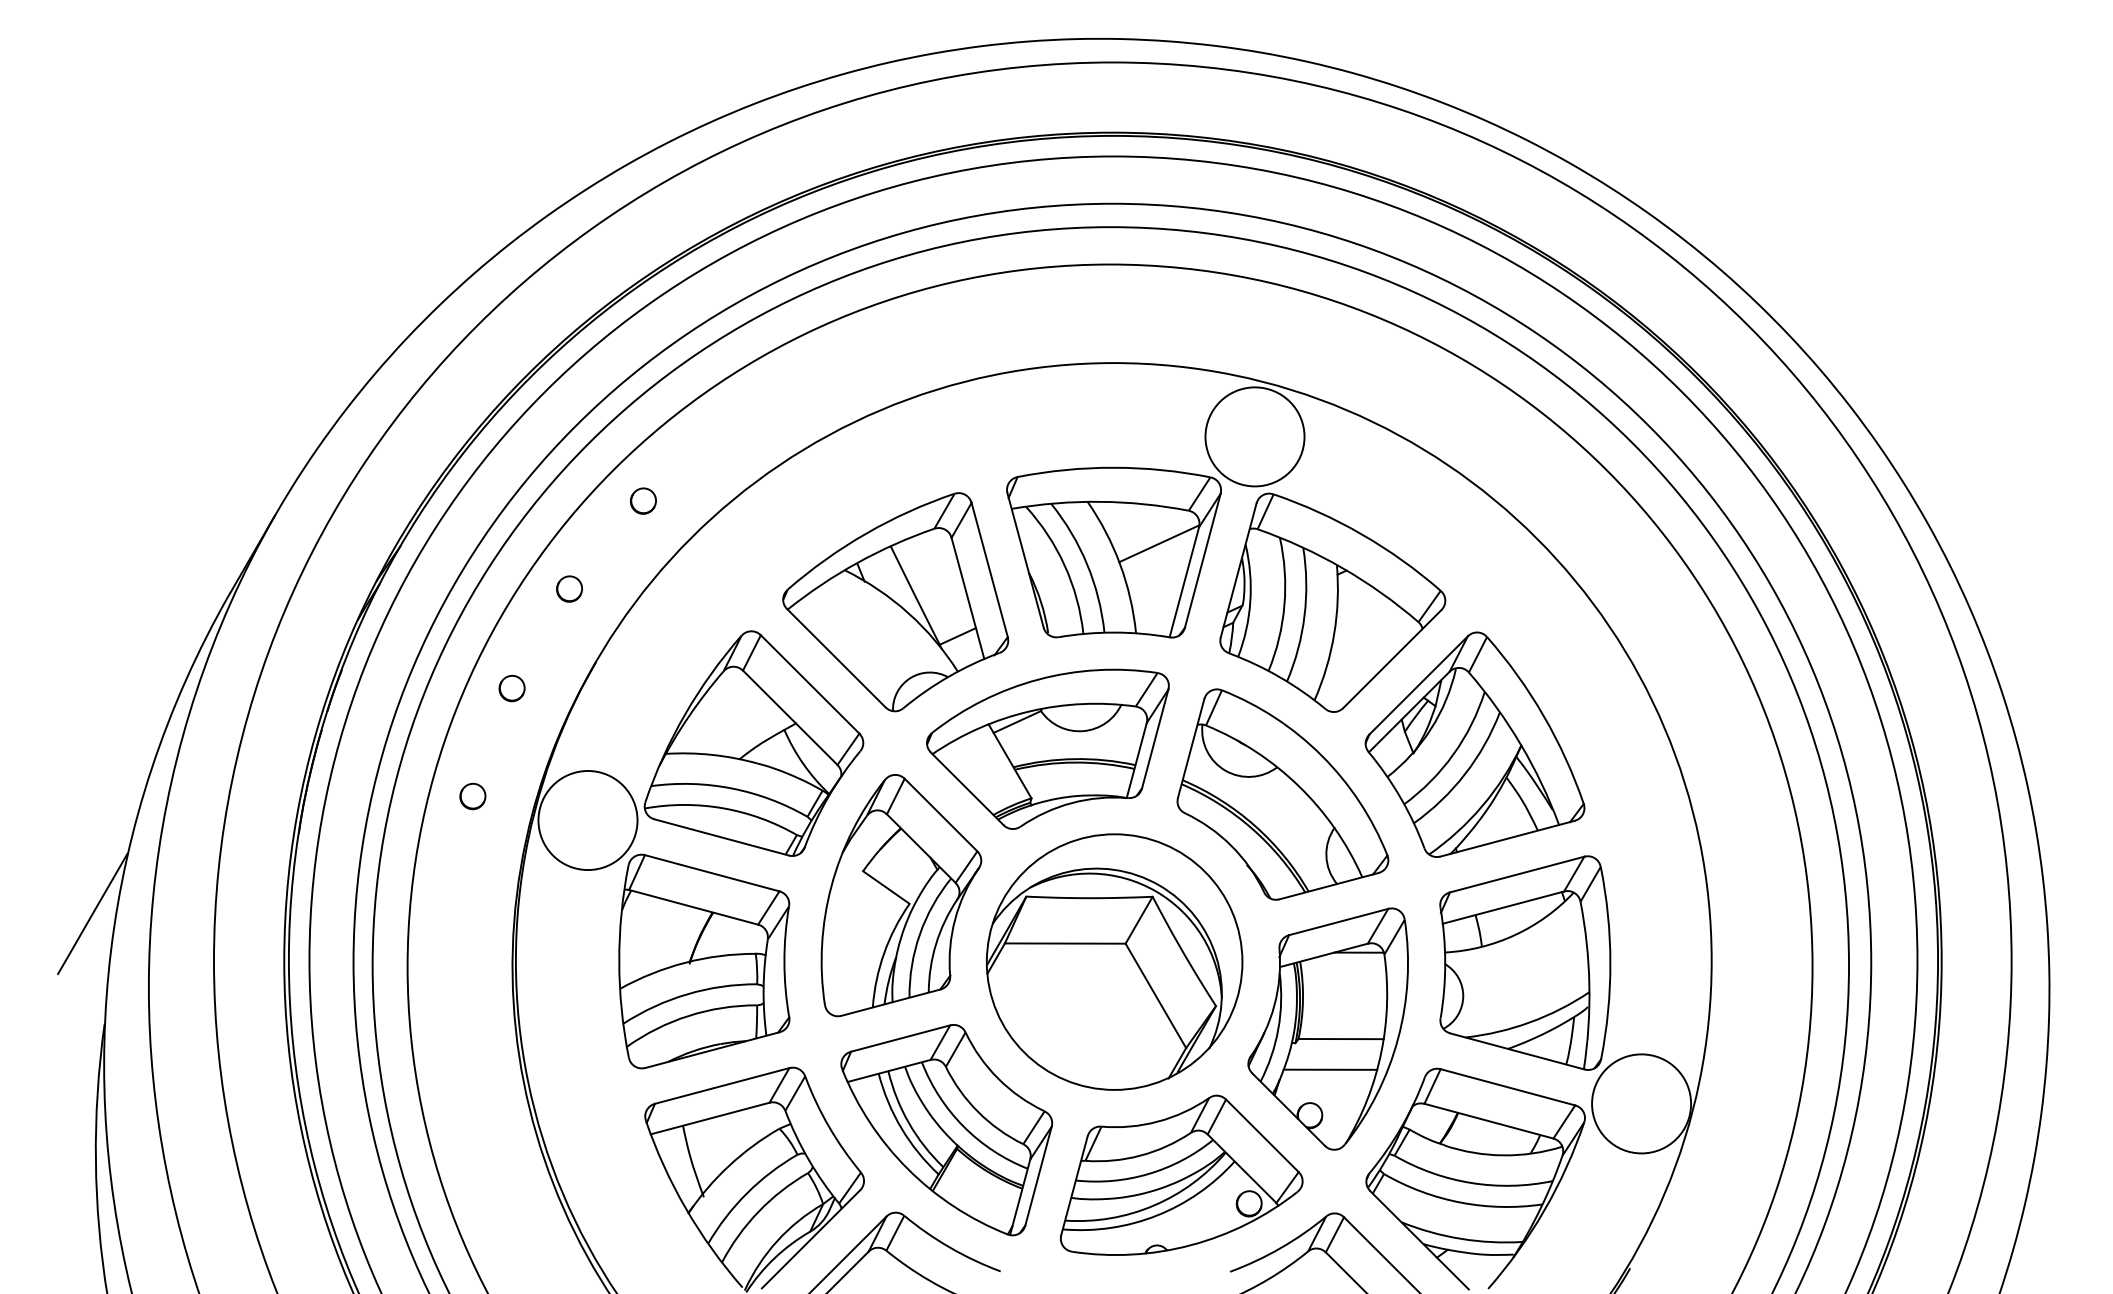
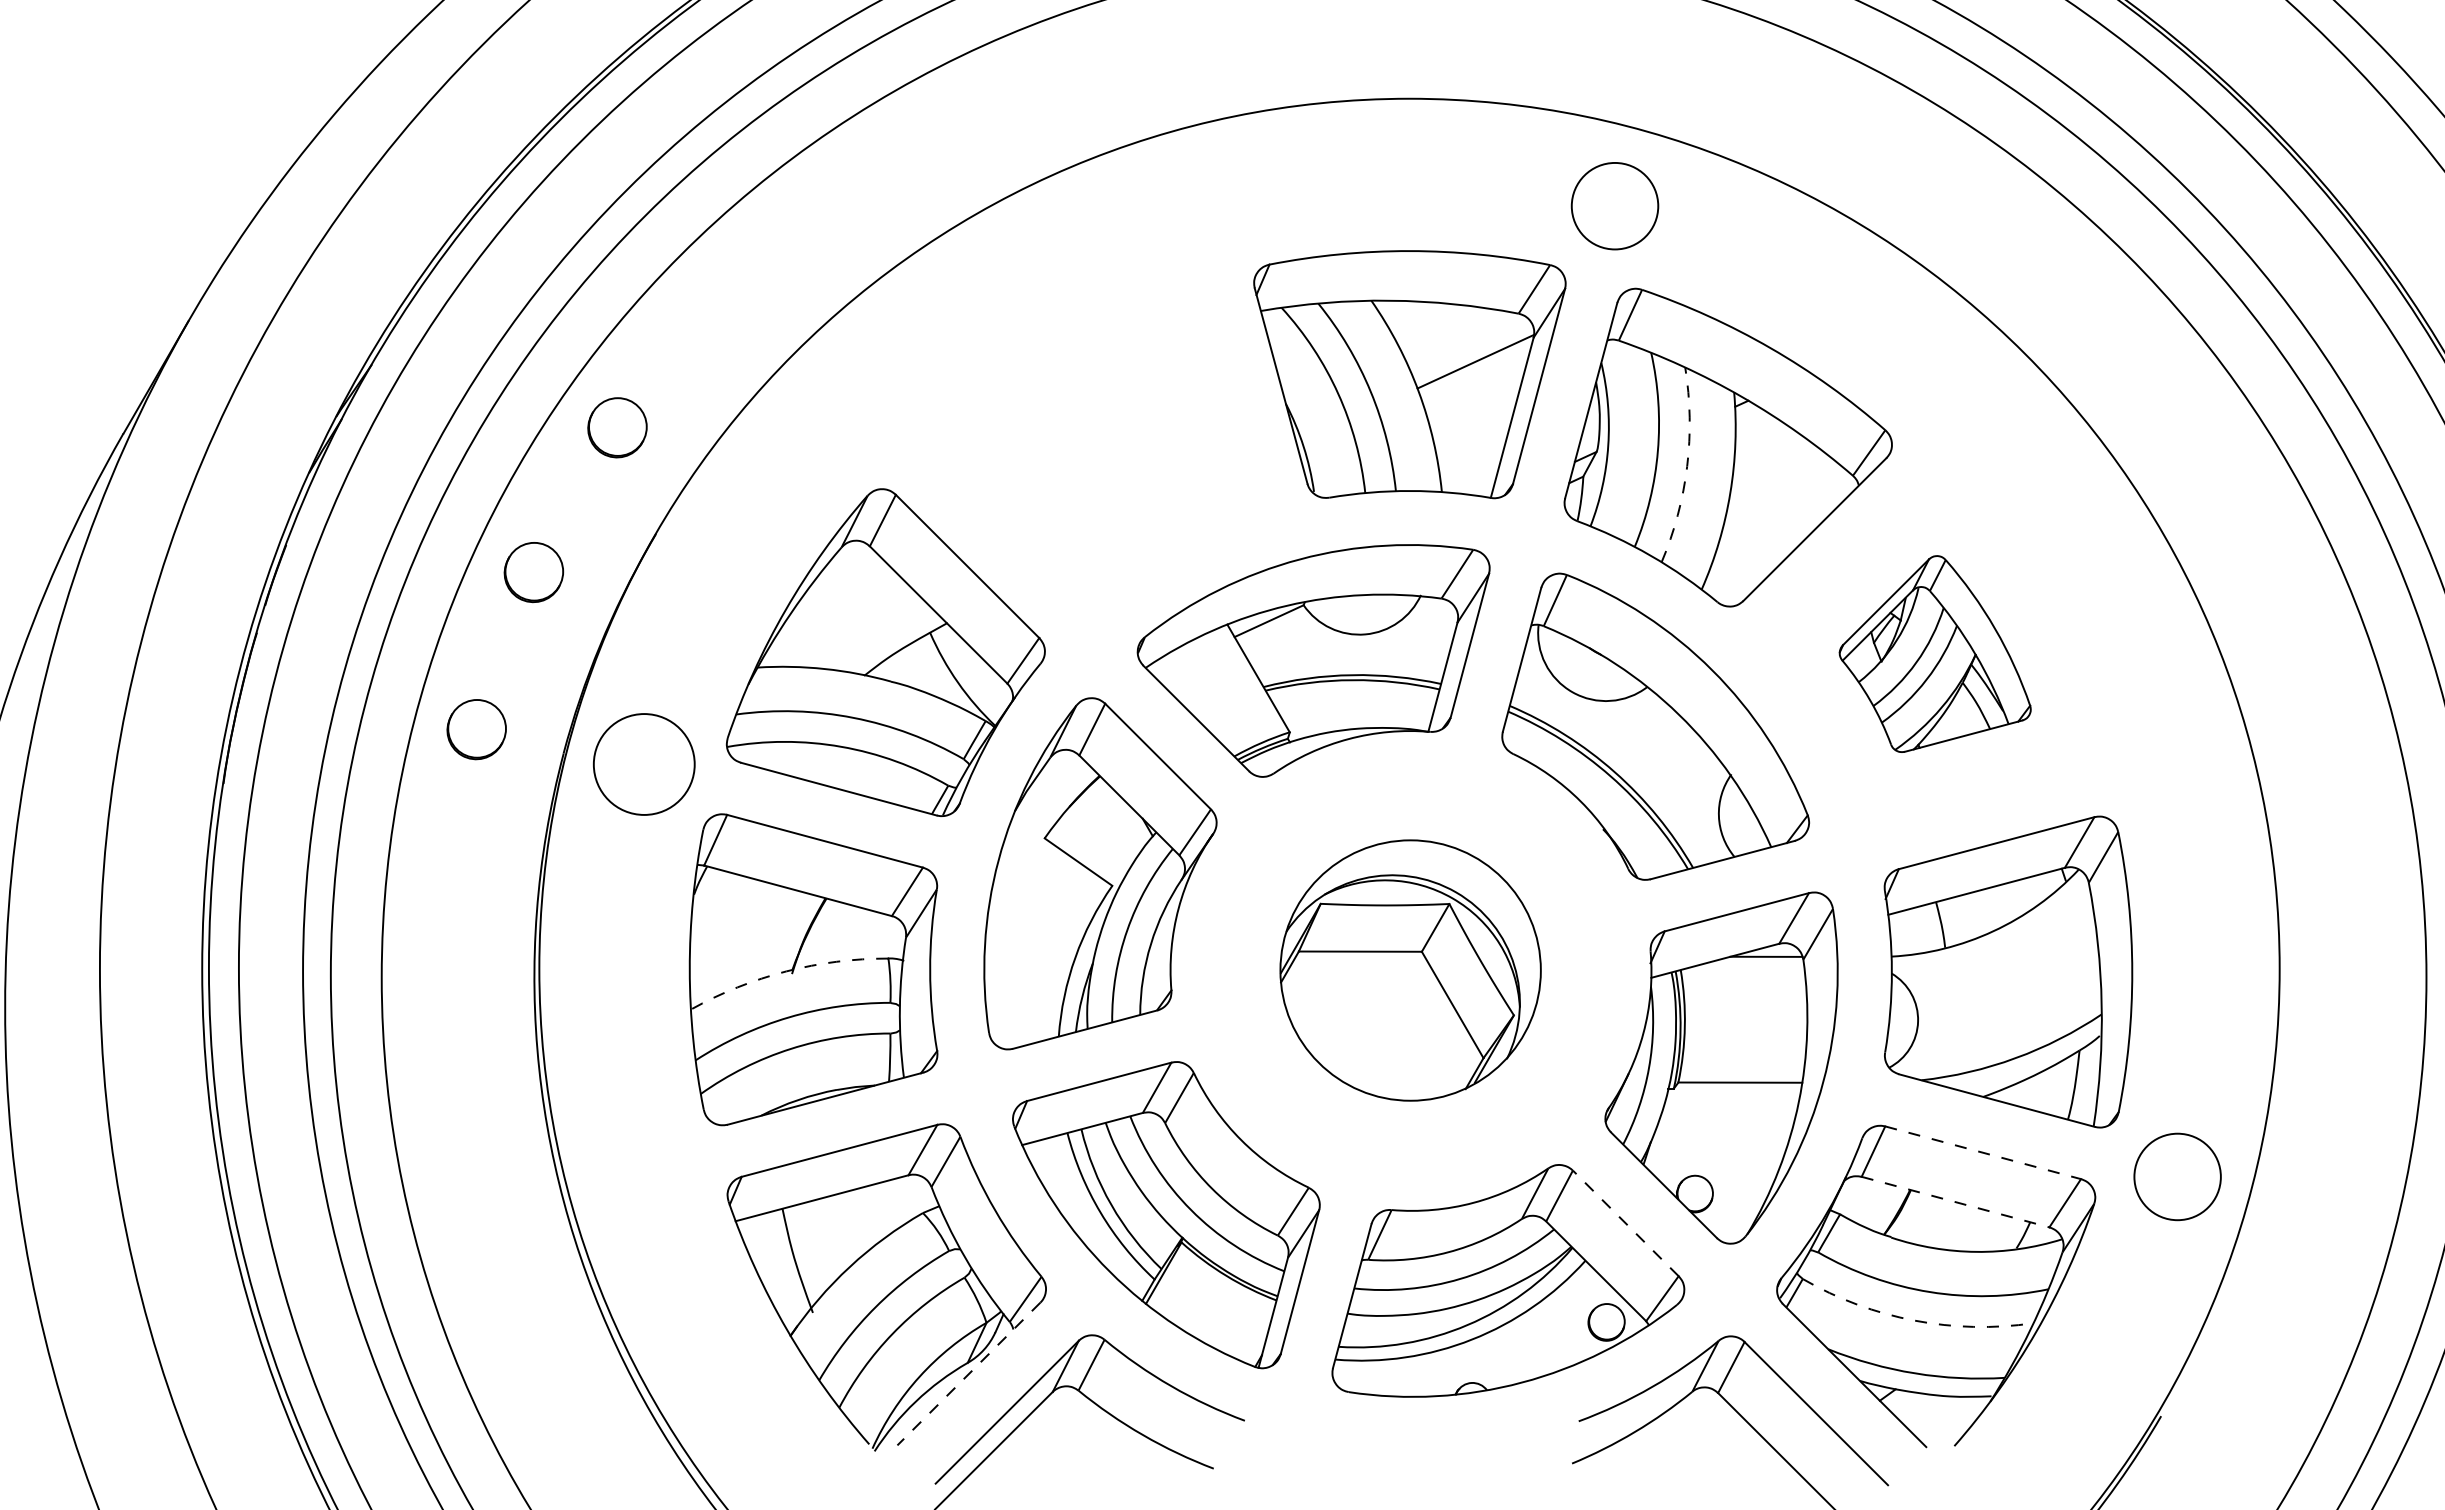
circle: (1254, 436) -> (1614, 205), size x0.6
part: (643, 500) -> (725, 298), removed
part: (569, 588) -> (617, 426), size x1.6
part: (895, 602) -> (1091, 447), removed
arc: (1304, 615) -> (1687, 466), solid -> dashed
part: (511, 688) -> (532, 572), size x1.6
part: (1474, 744) -> (1934, 653), size x0.6
part: (472, 796) -> (476, 729), size x1.6
circle: (587, 820) -> (643, 764), size x0.7
part: (1114, 961) -> (1410, 969), size x0.7
arc: (685, 962) -> (786, 971), solid -> dashed
line: (1330, 1069) -> (1724, 1126), removed
line: (1507, 1087) -> (1982, 1153), solid -> dashed
circle: (1641, 1103) -> (2177, 1176), size x0.6
line: (1488, 1121) -> (1954, 1202), solid -> dashed
line: (1262, 1135) -> (1625, 1222), solid -> dashed
arc: (1460, 1202) -> (1914, 1320), solid -> dashed
line: (810, 1239) -> (968, 1374), solid -> dashed

